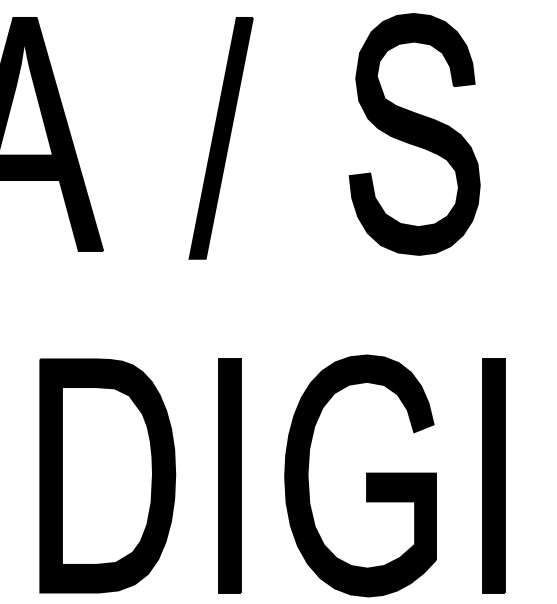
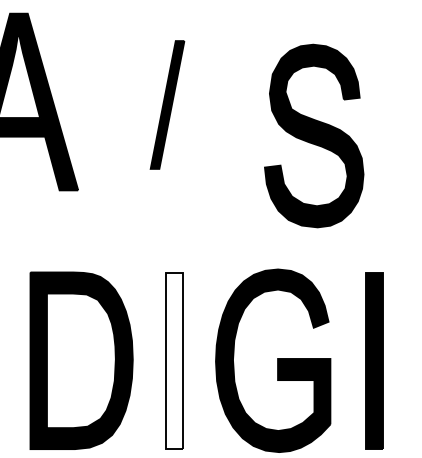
part: (415, 133) -> (314, 135), moved
part: (221, 137) -> (167, 104), size x0.7
fill: (230, 475) -> (174, 360), removed

